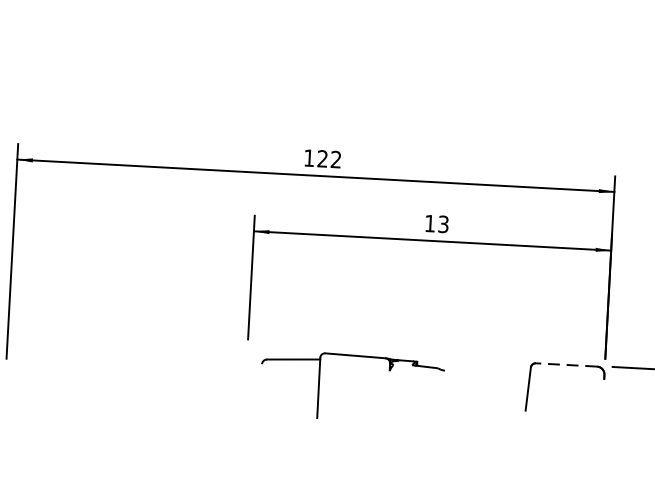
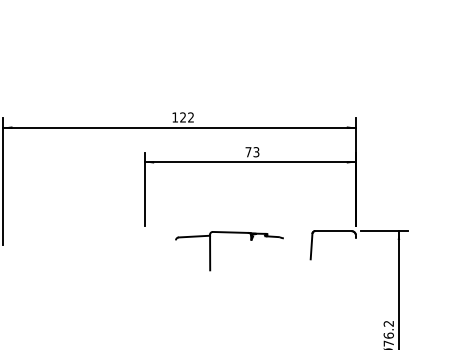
text: (430, 224) -> (248, 152), 13 -> 73
part: (353, 357) -> (229, 233), moved
line: (565, 365) -> (332, 231), dashed -> solid

